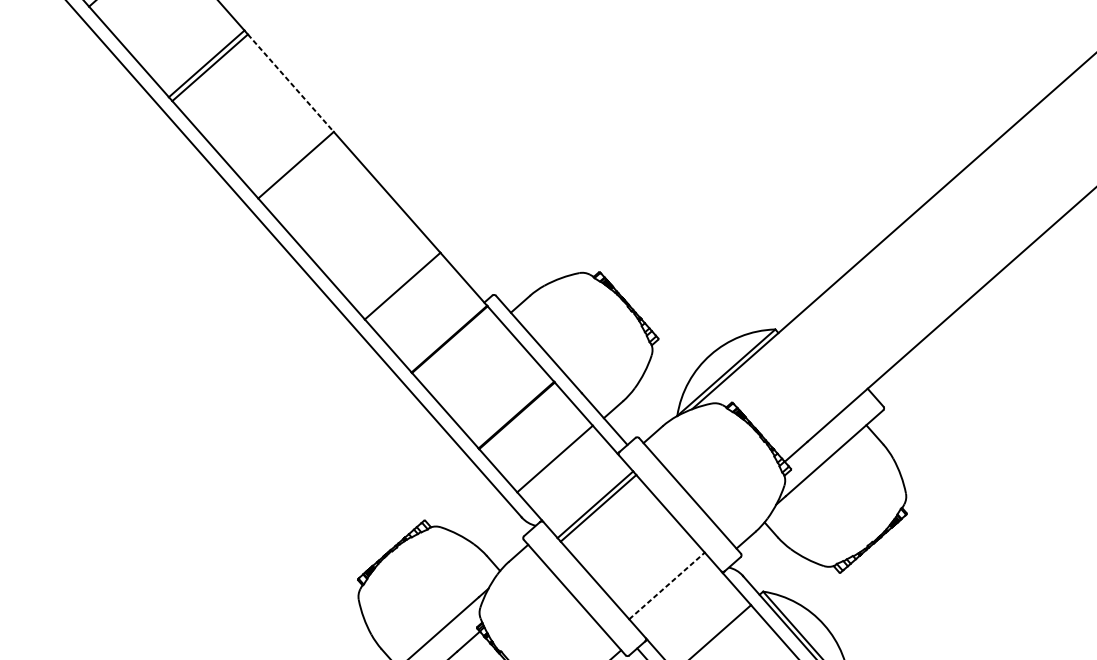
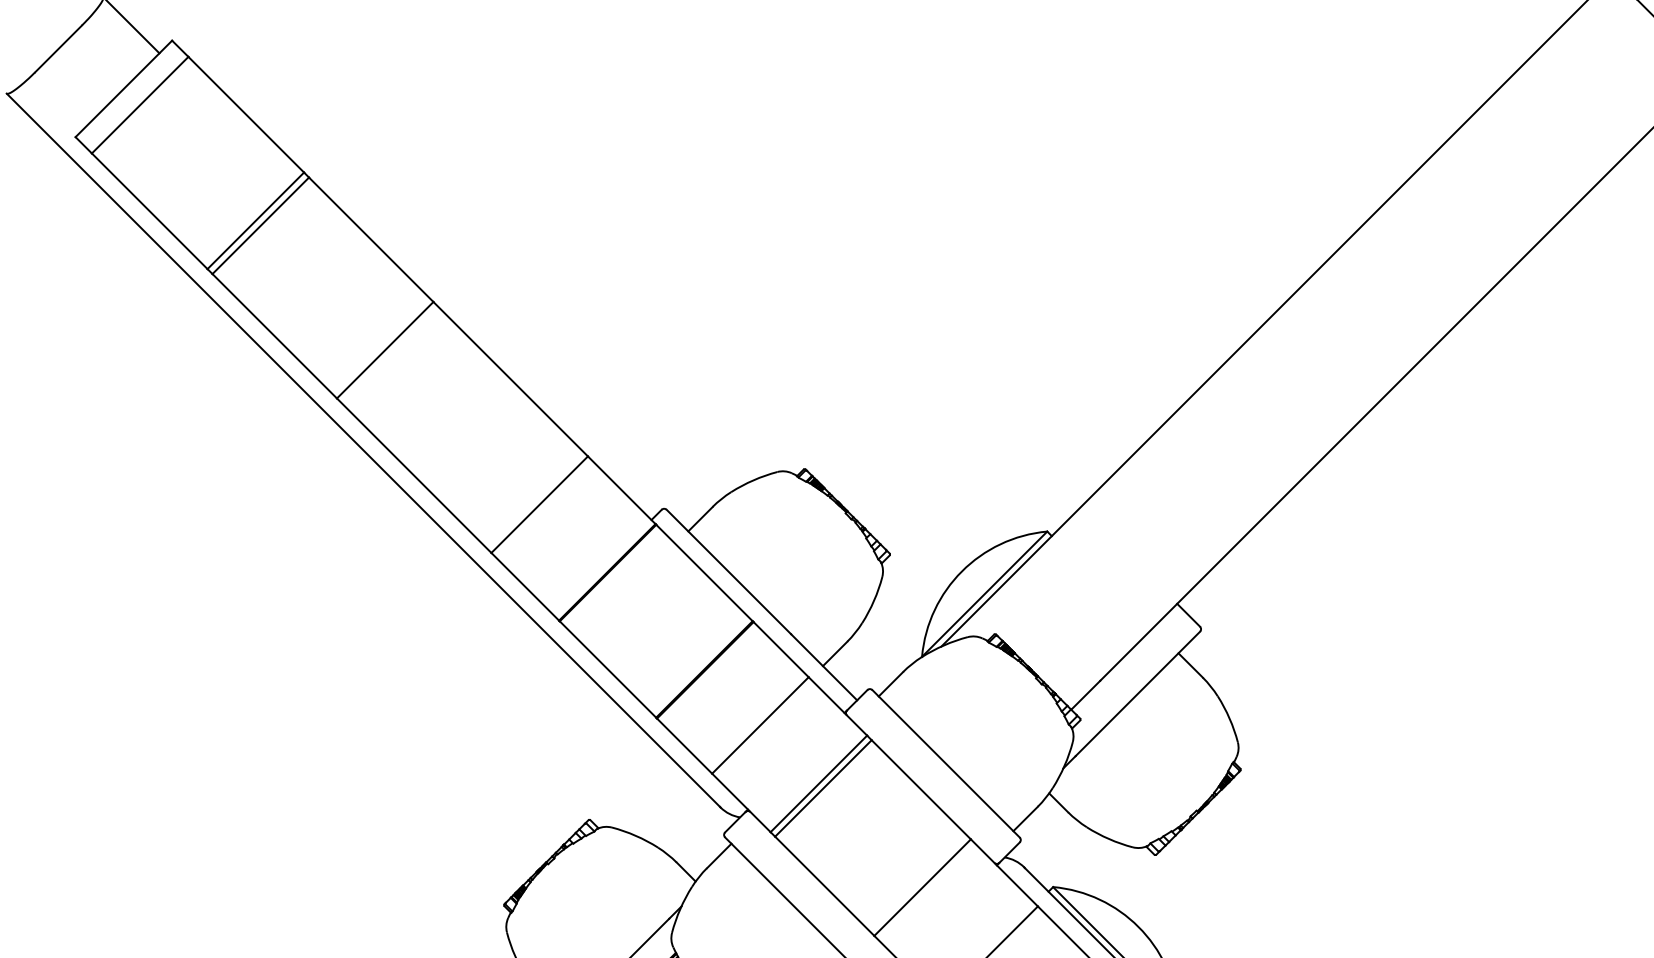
line: (291, 83) -> (371, 239), dashed -> solid
line: (666, 585) -> (922, 887), dashed -> solid

